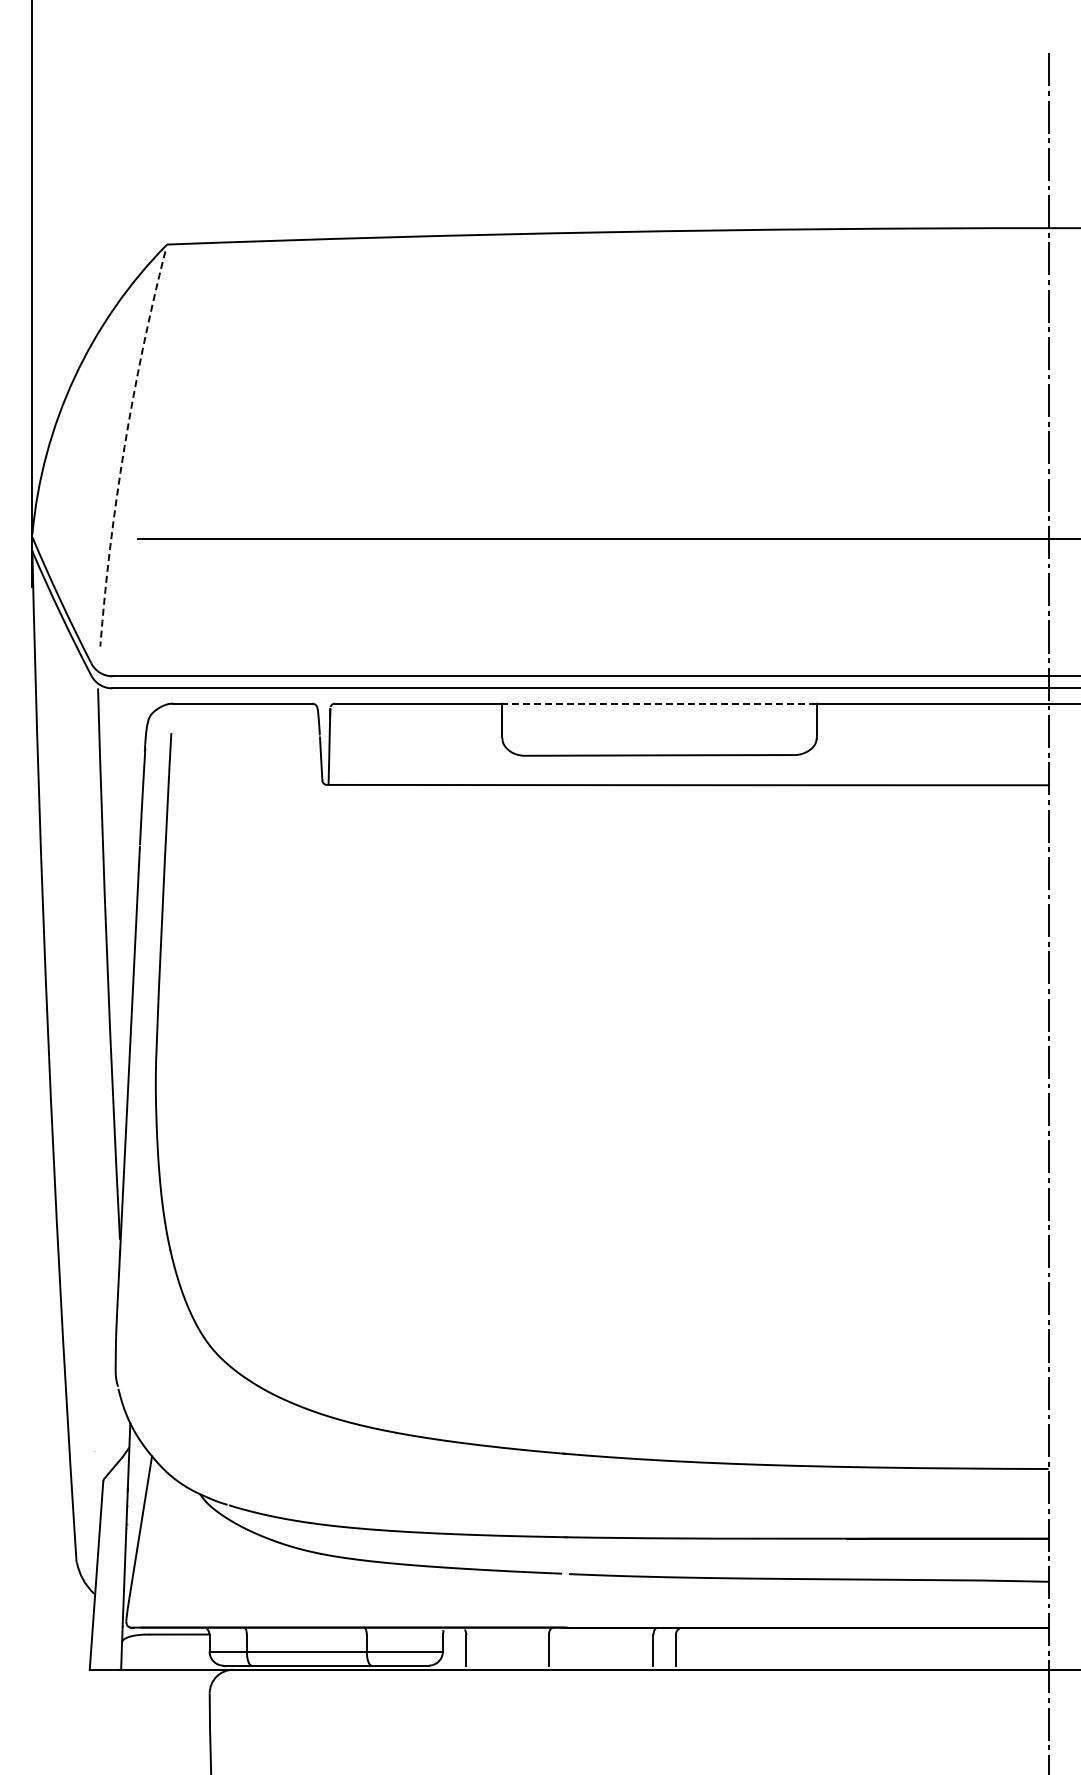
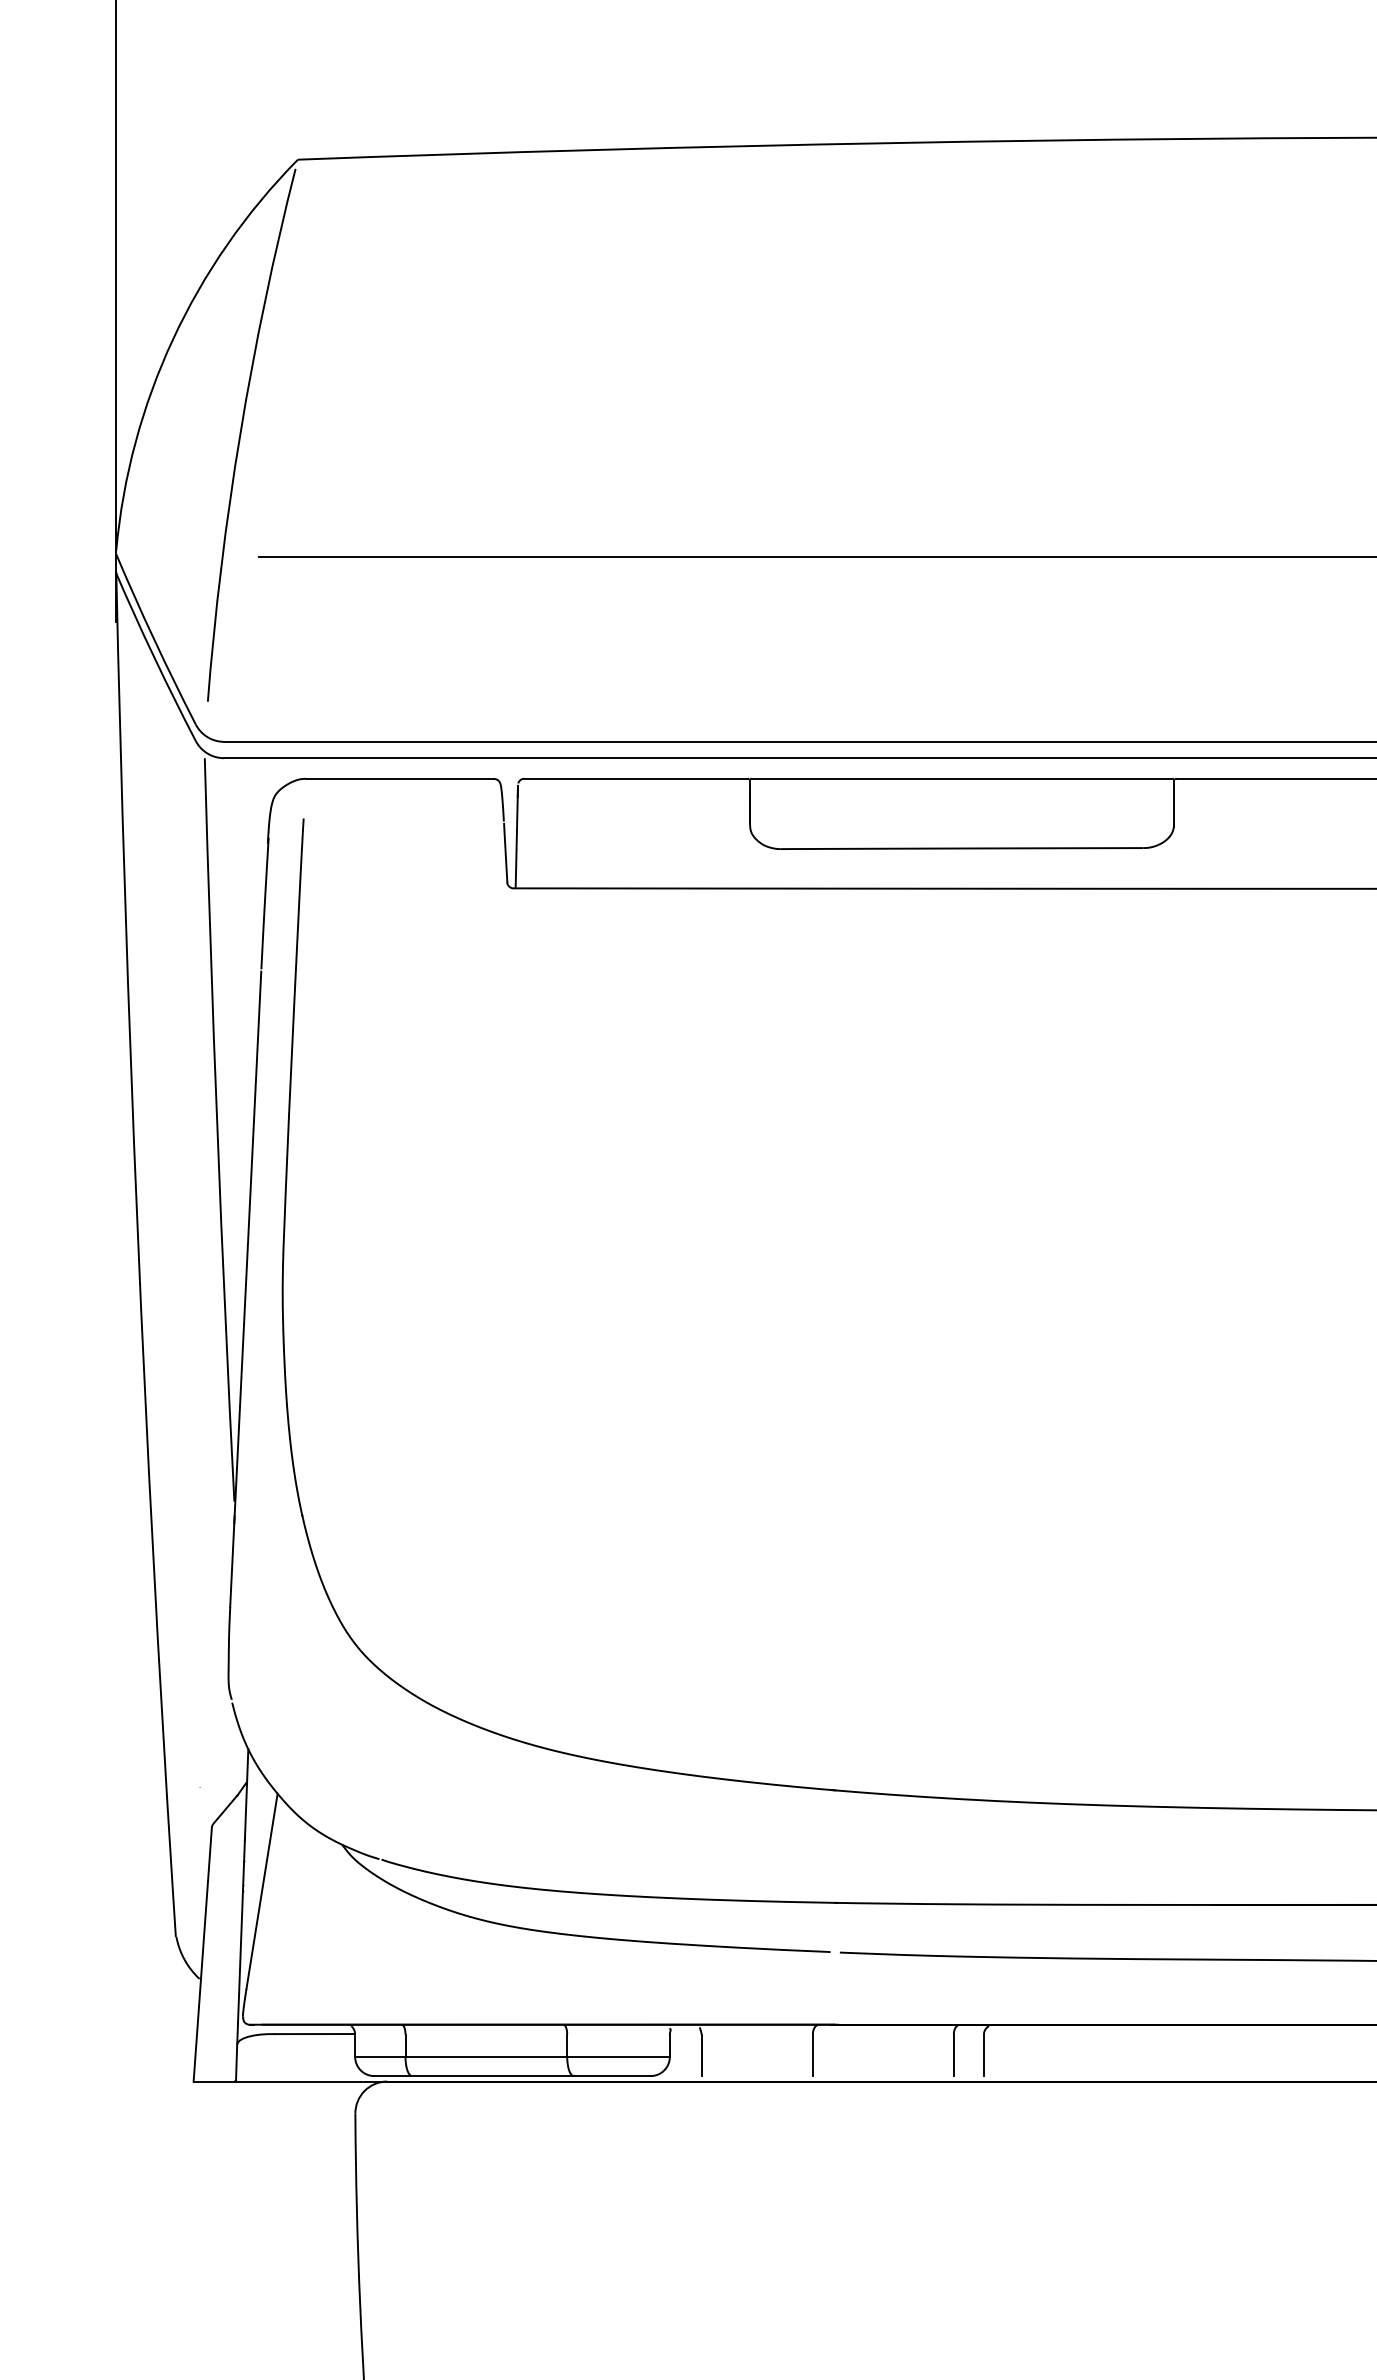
arc: (124, 447) -> (240, 433), dashed -> solid
line: (659, 703) -> (961, 778), dashed -> solid

